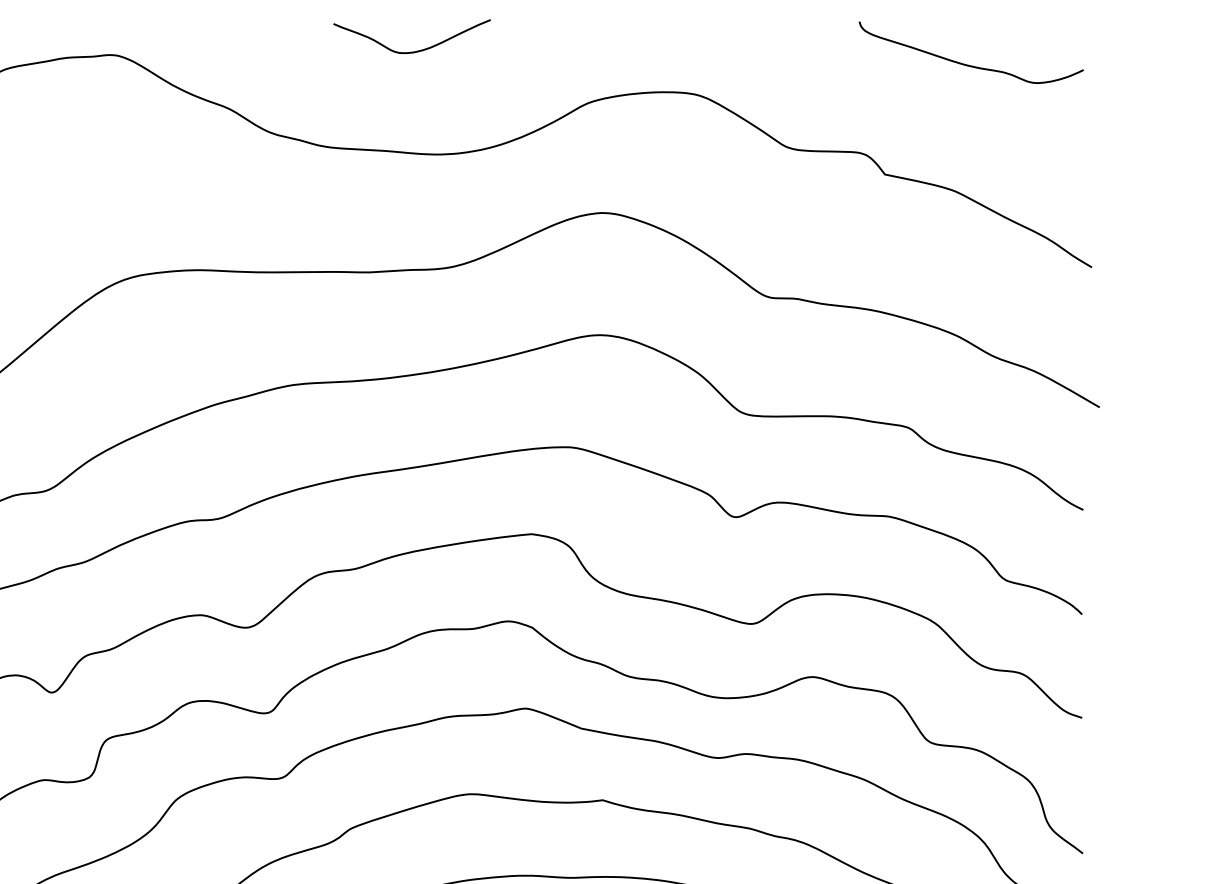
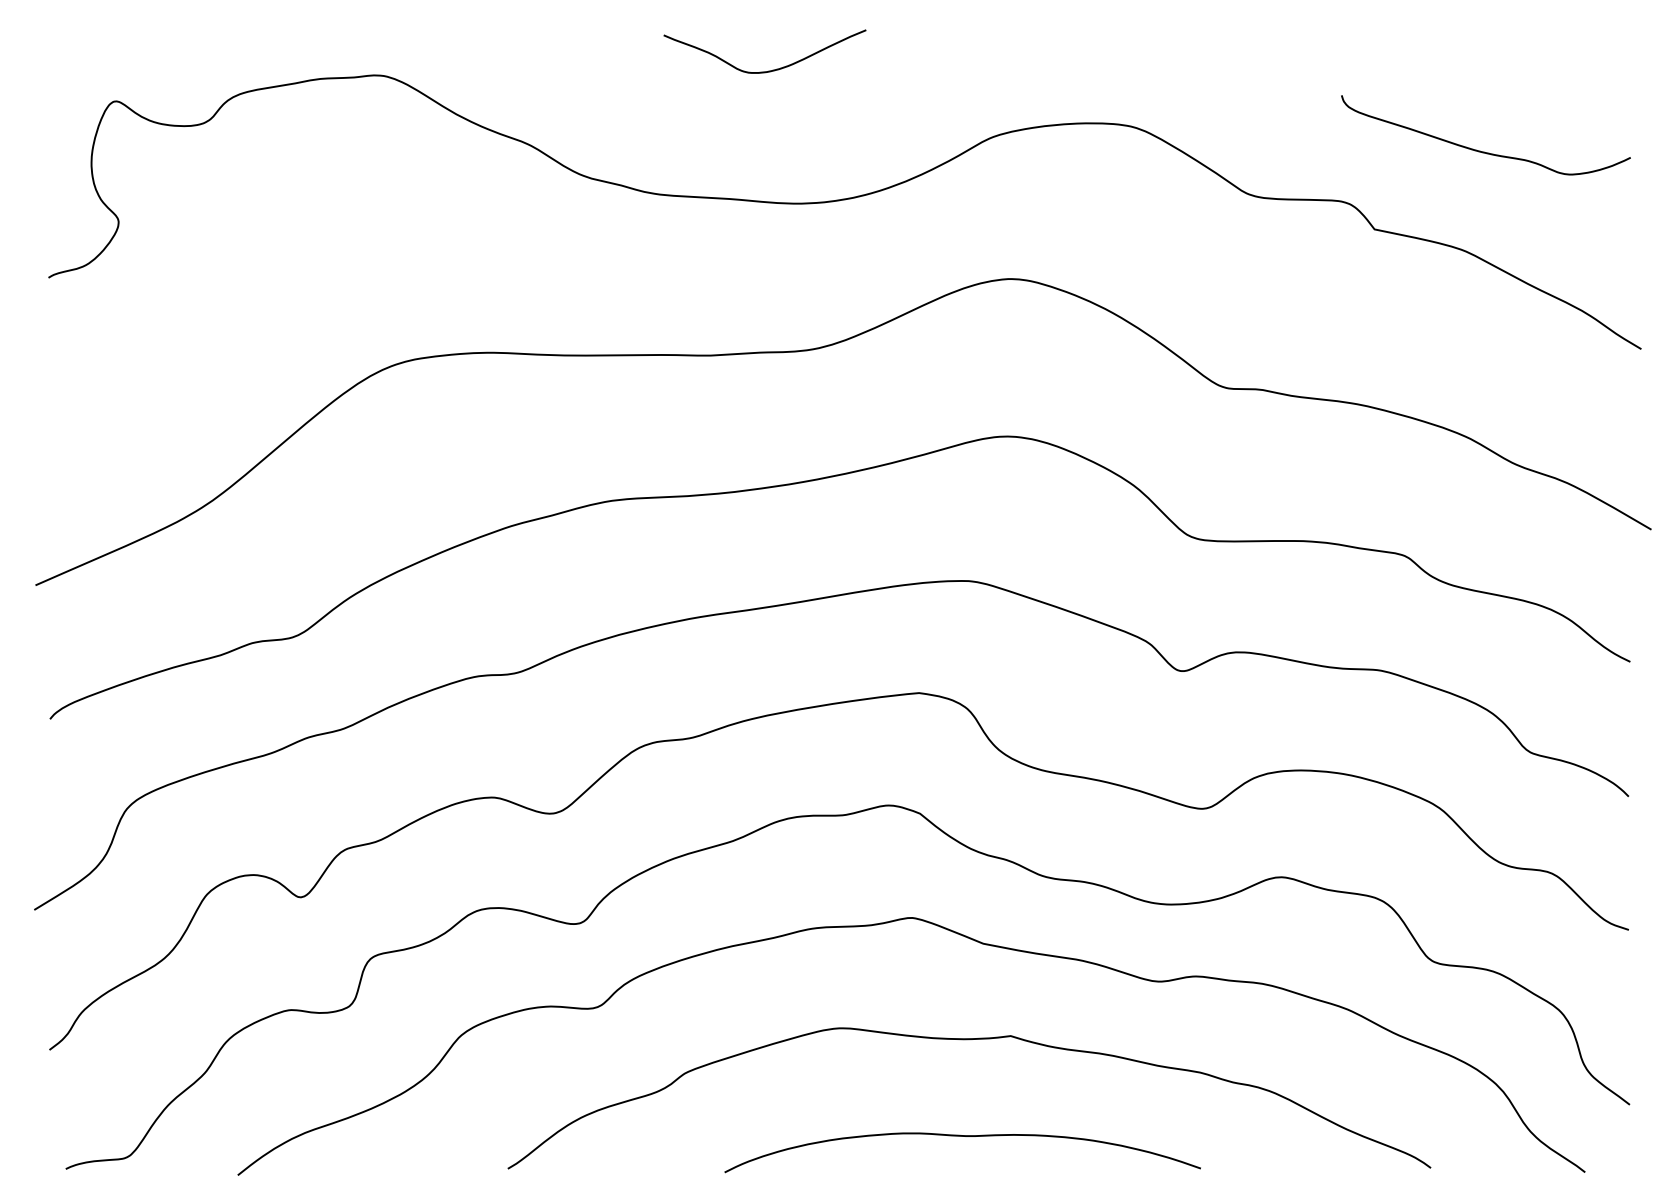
curve: (967, 64) -> (1480, 150), moved

